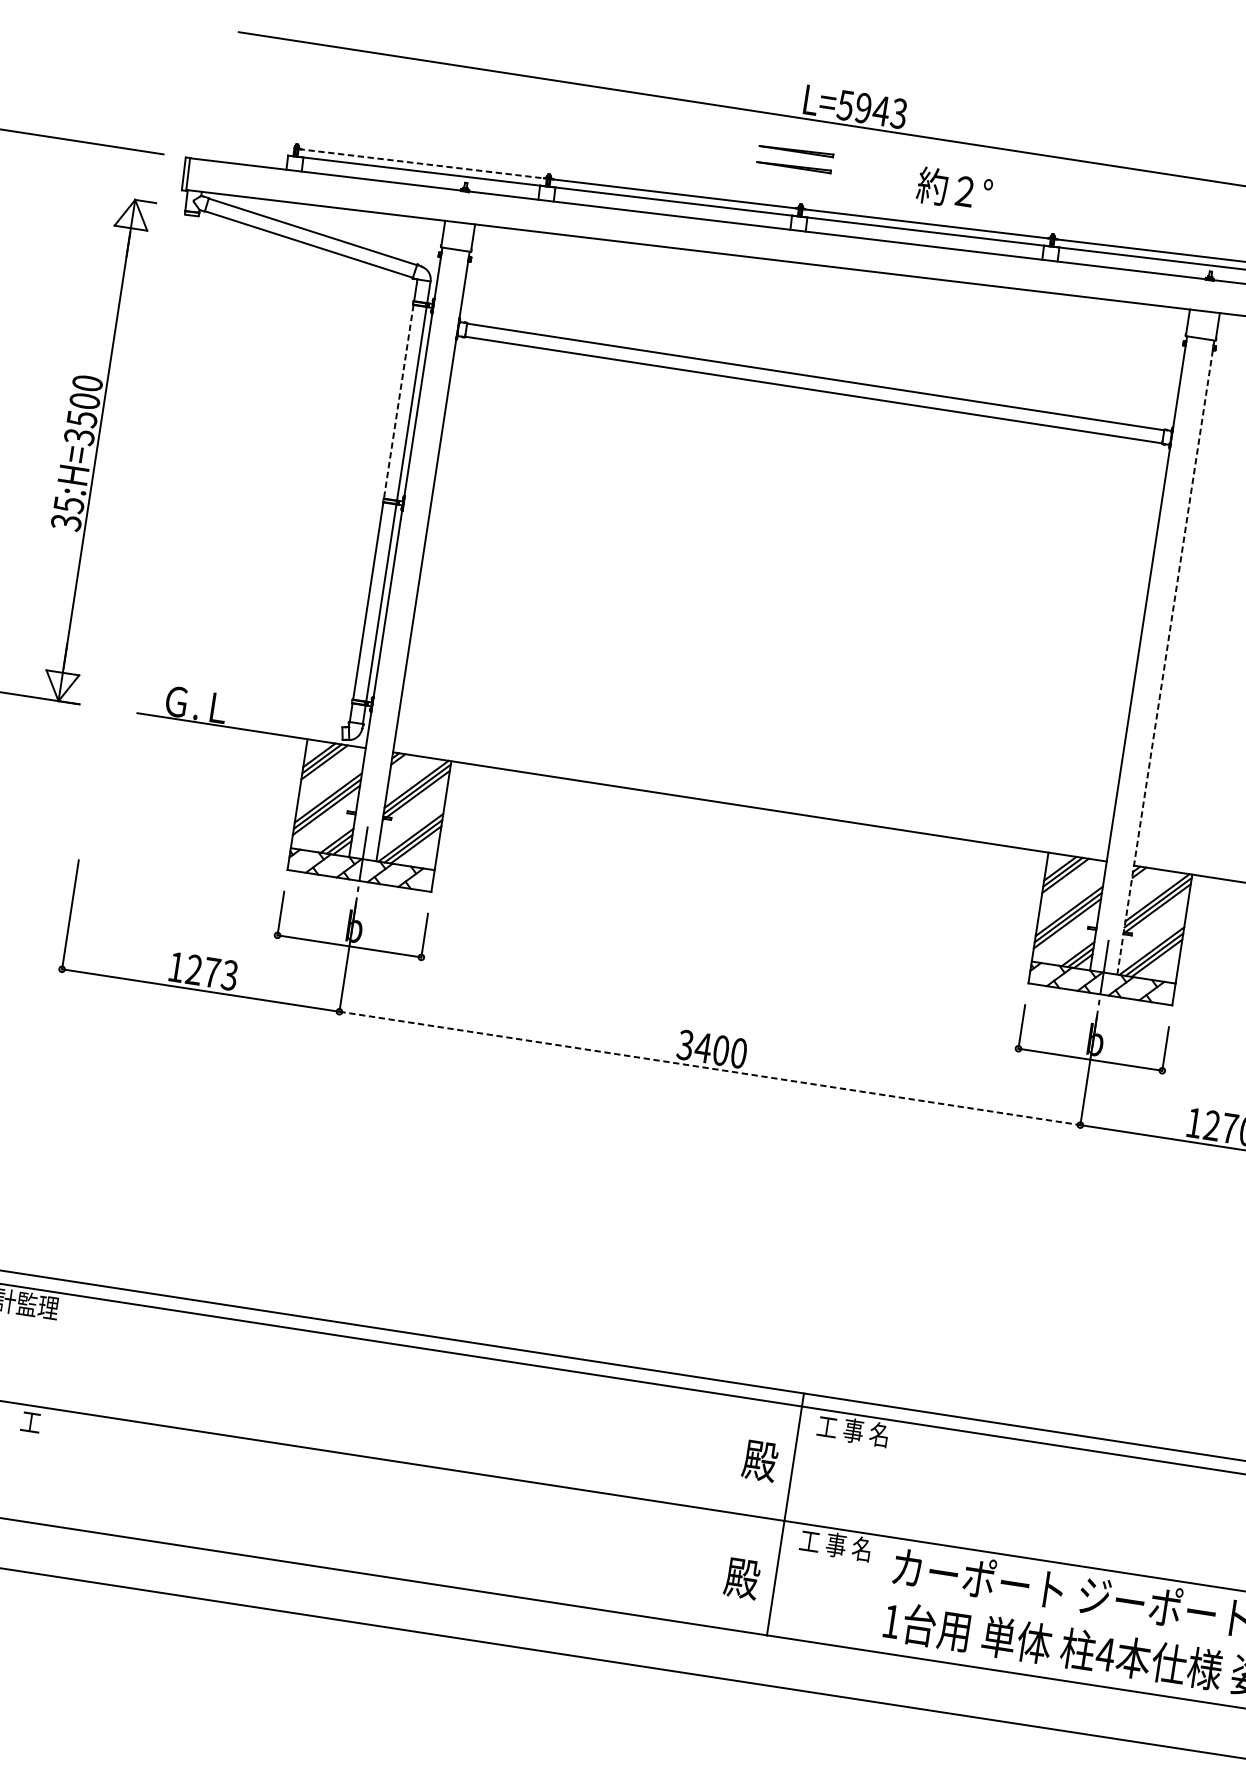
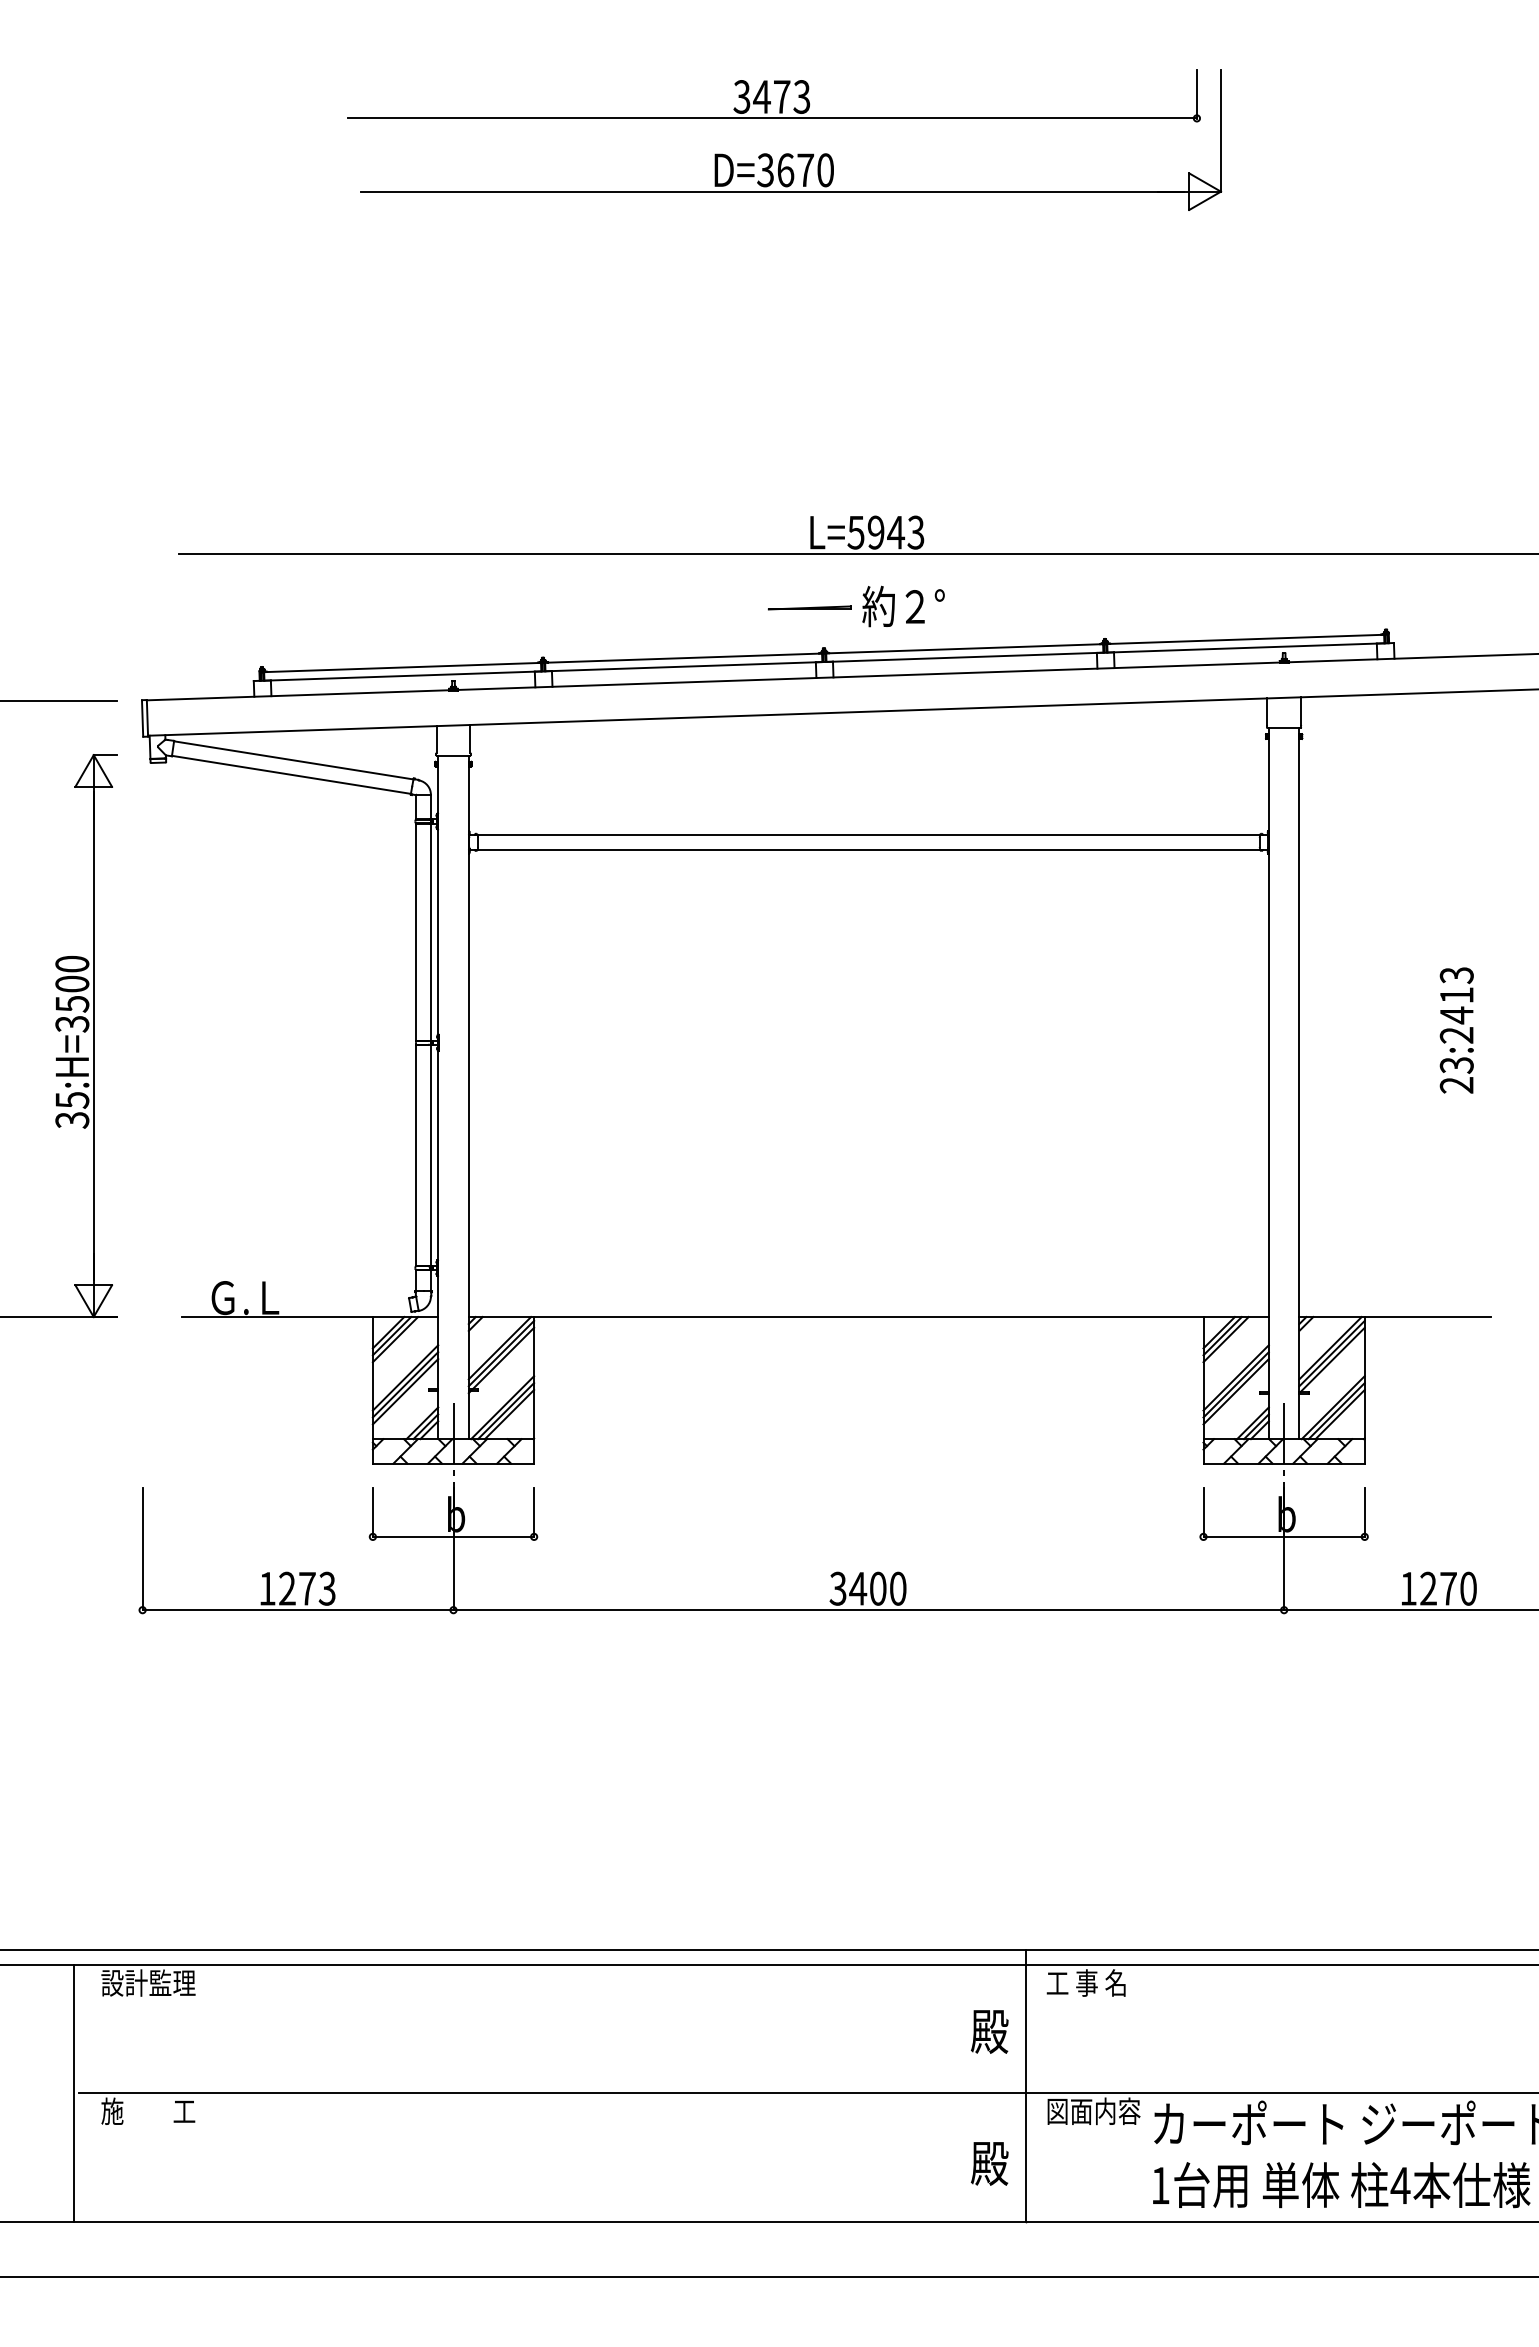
line: (796, 149) -> (809, 589), removed
line: (422, 163) -> (402, 667), dashed -> solid
text: (954, 189) -> (903, 606), moved
line: (398, 402) -> (416, 932), dashed -> solid
line: (1165, 657) -> (1299, 1083), dashed -> solid
line: (710, 1068) -> (869, 1610), dashed -> solid
text: (841, 1546) -> (1093, 2111), 工 事 名 -> 図面内容

